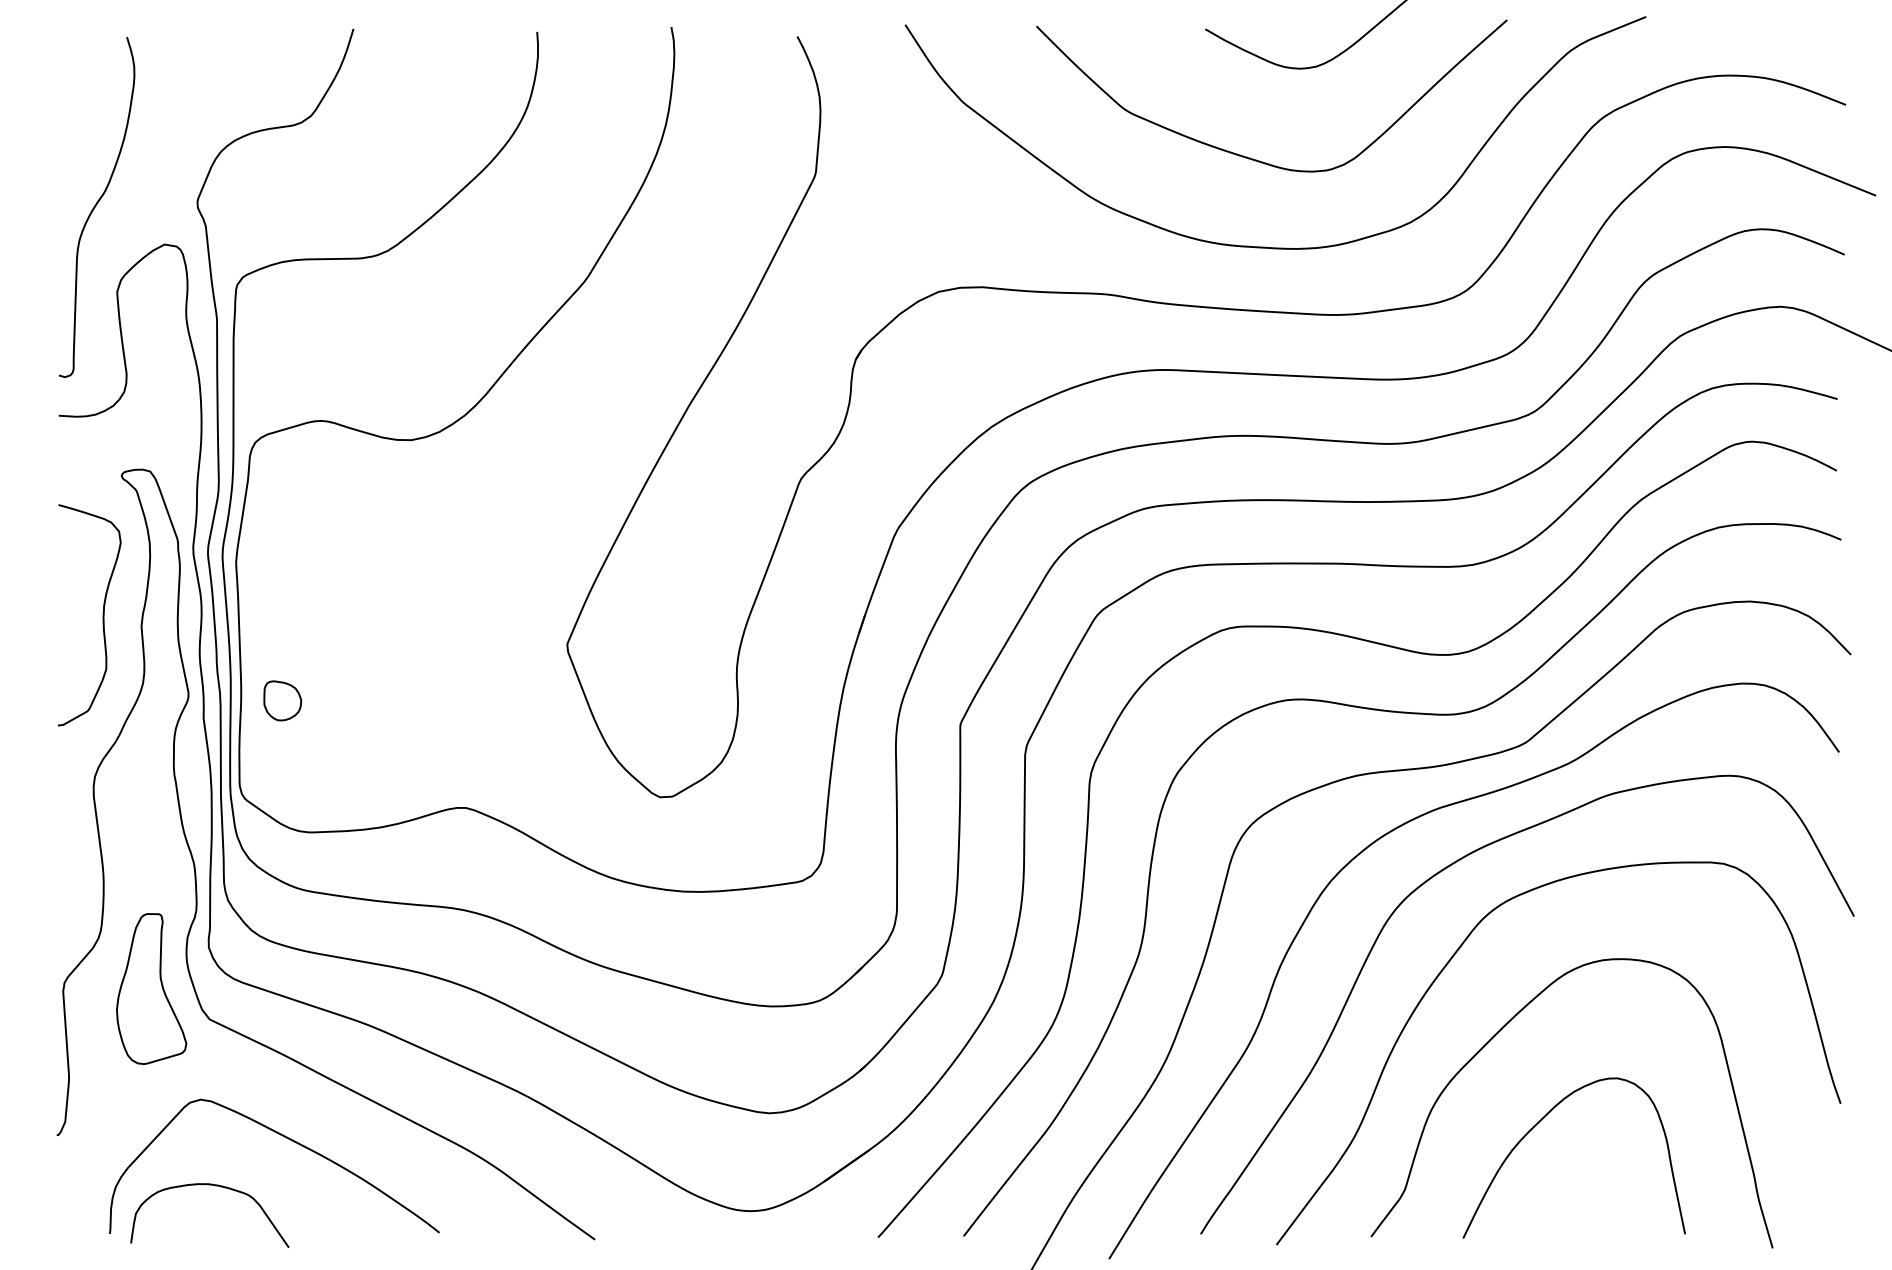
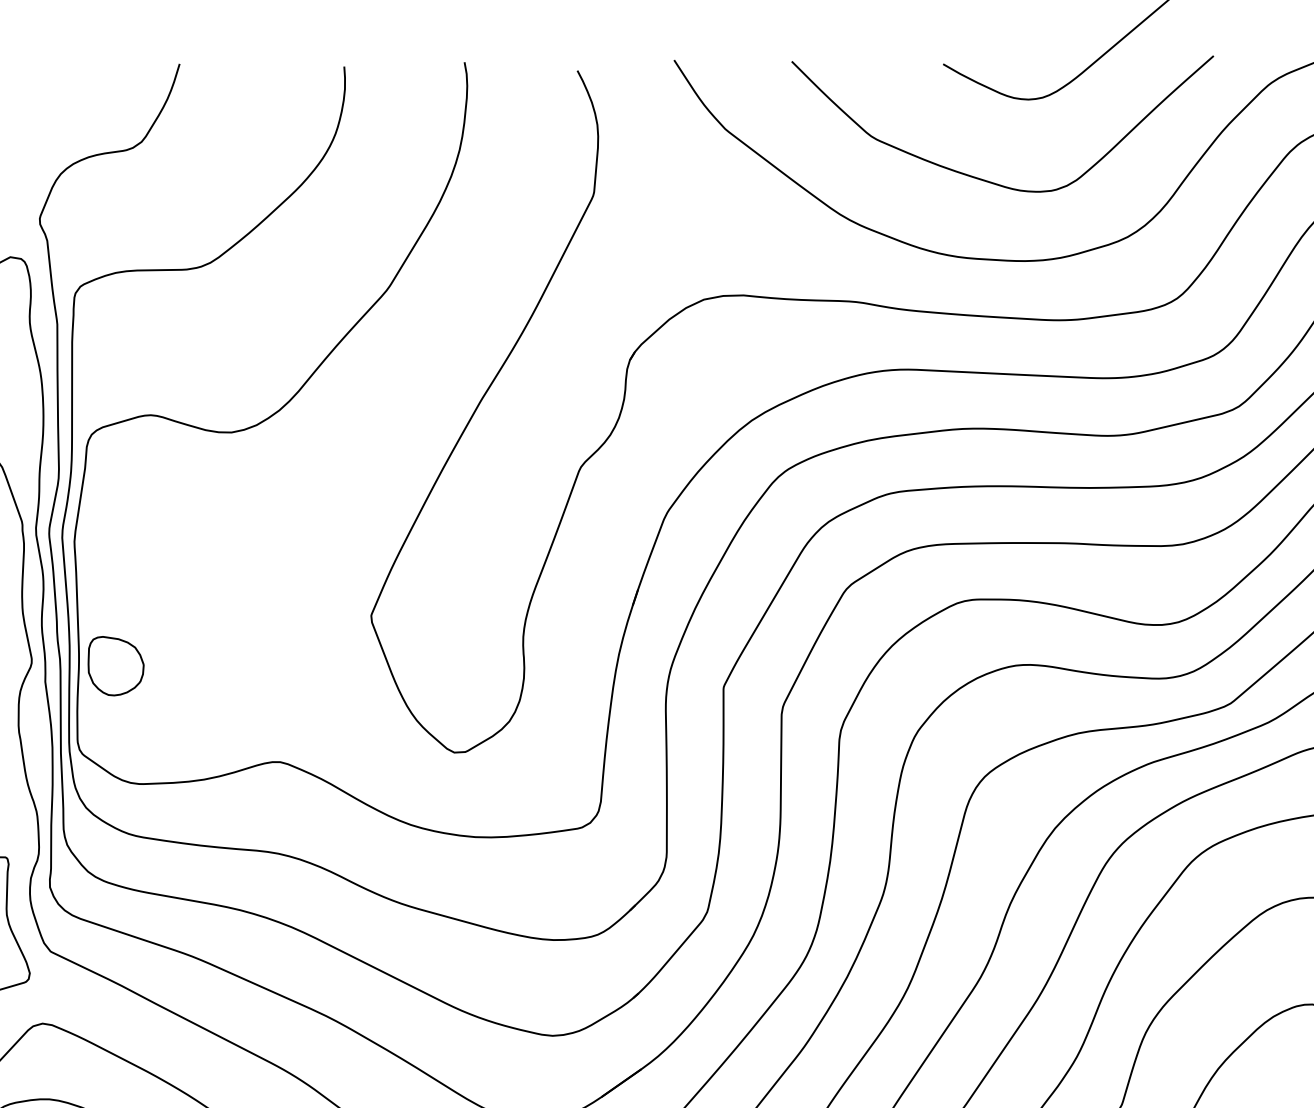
part: (282, 700) -> (116, 665), size x1.67

